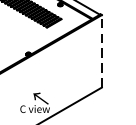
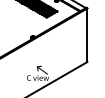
line: (102, 51) -> (87, 35), dashed -> solid

